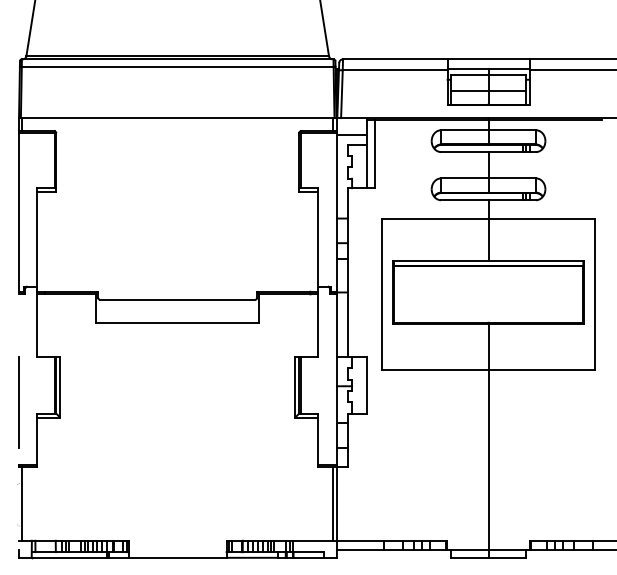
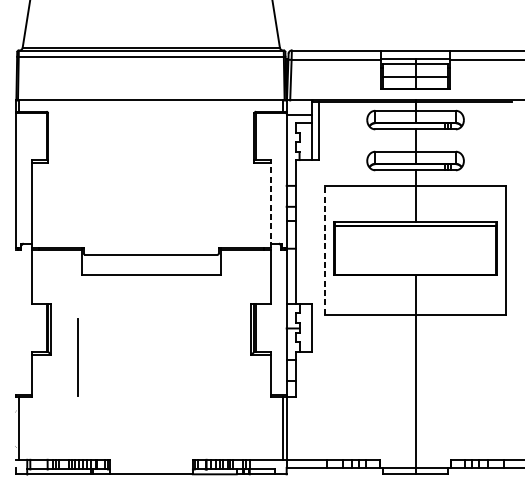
line: (317, 241) -> (270, 205), solid -> dashed
line: (382, 294) -> (325, 250), solid -> dashed
line: (18, 402) -> (78, 357), moved

